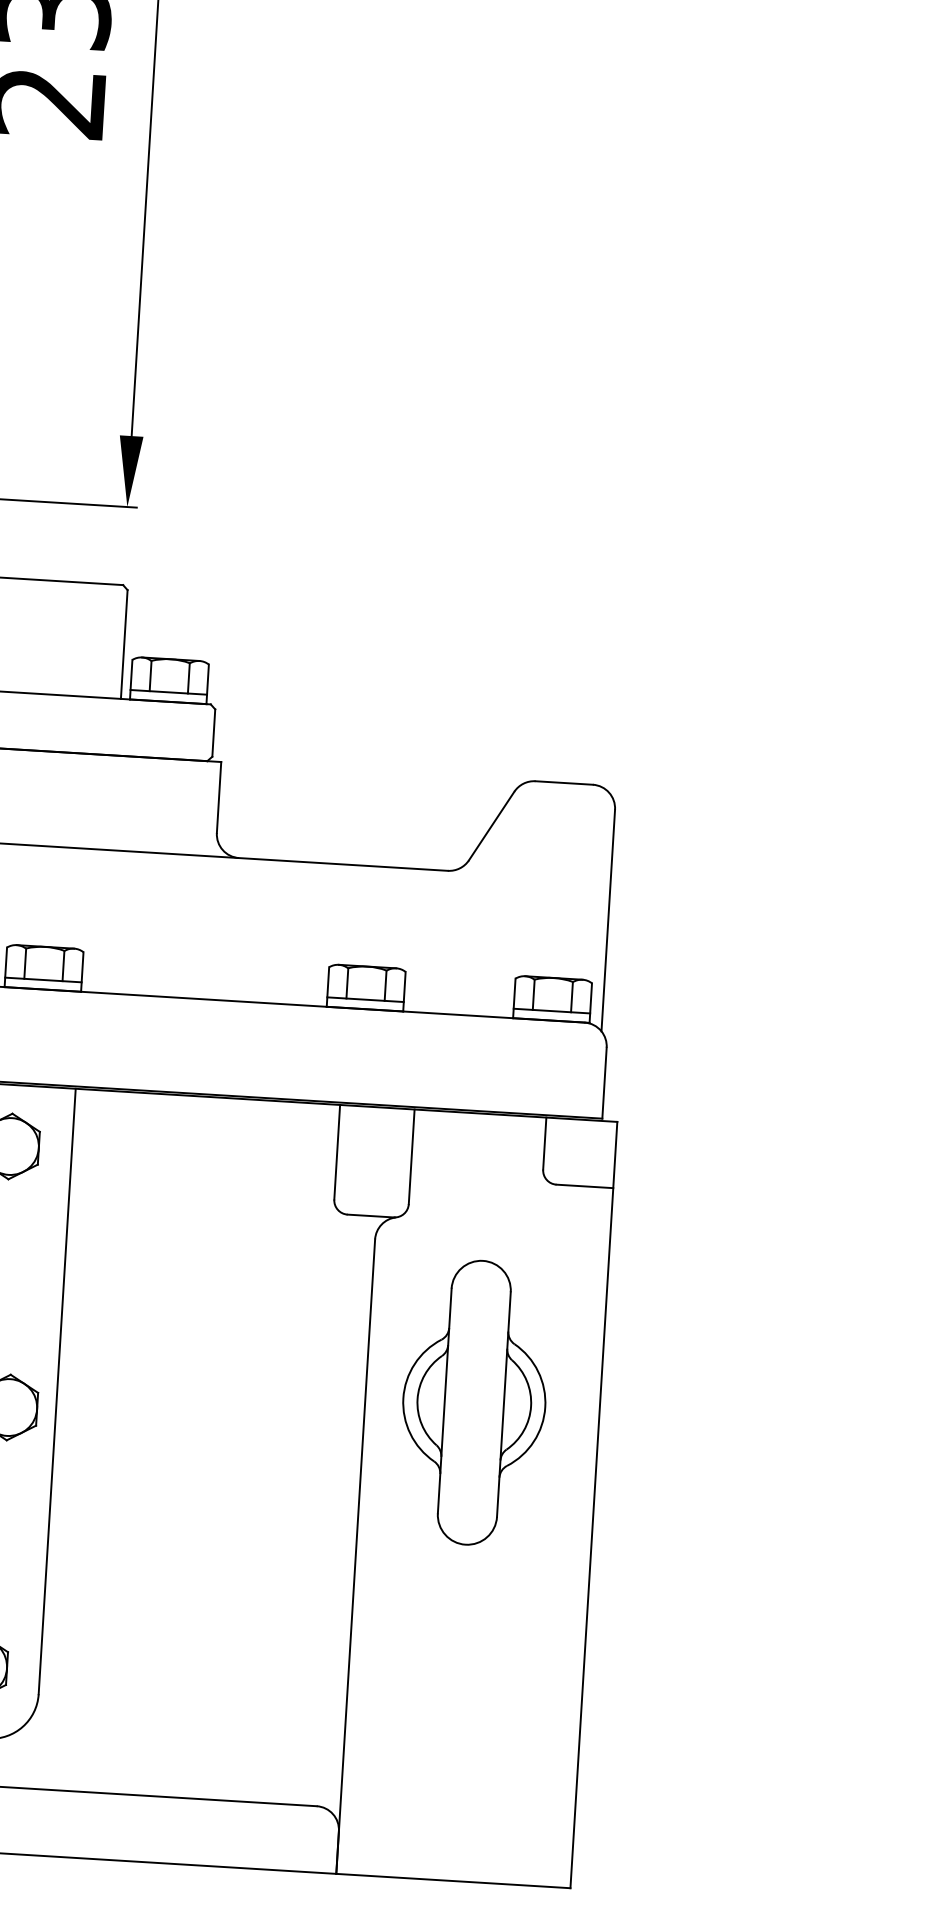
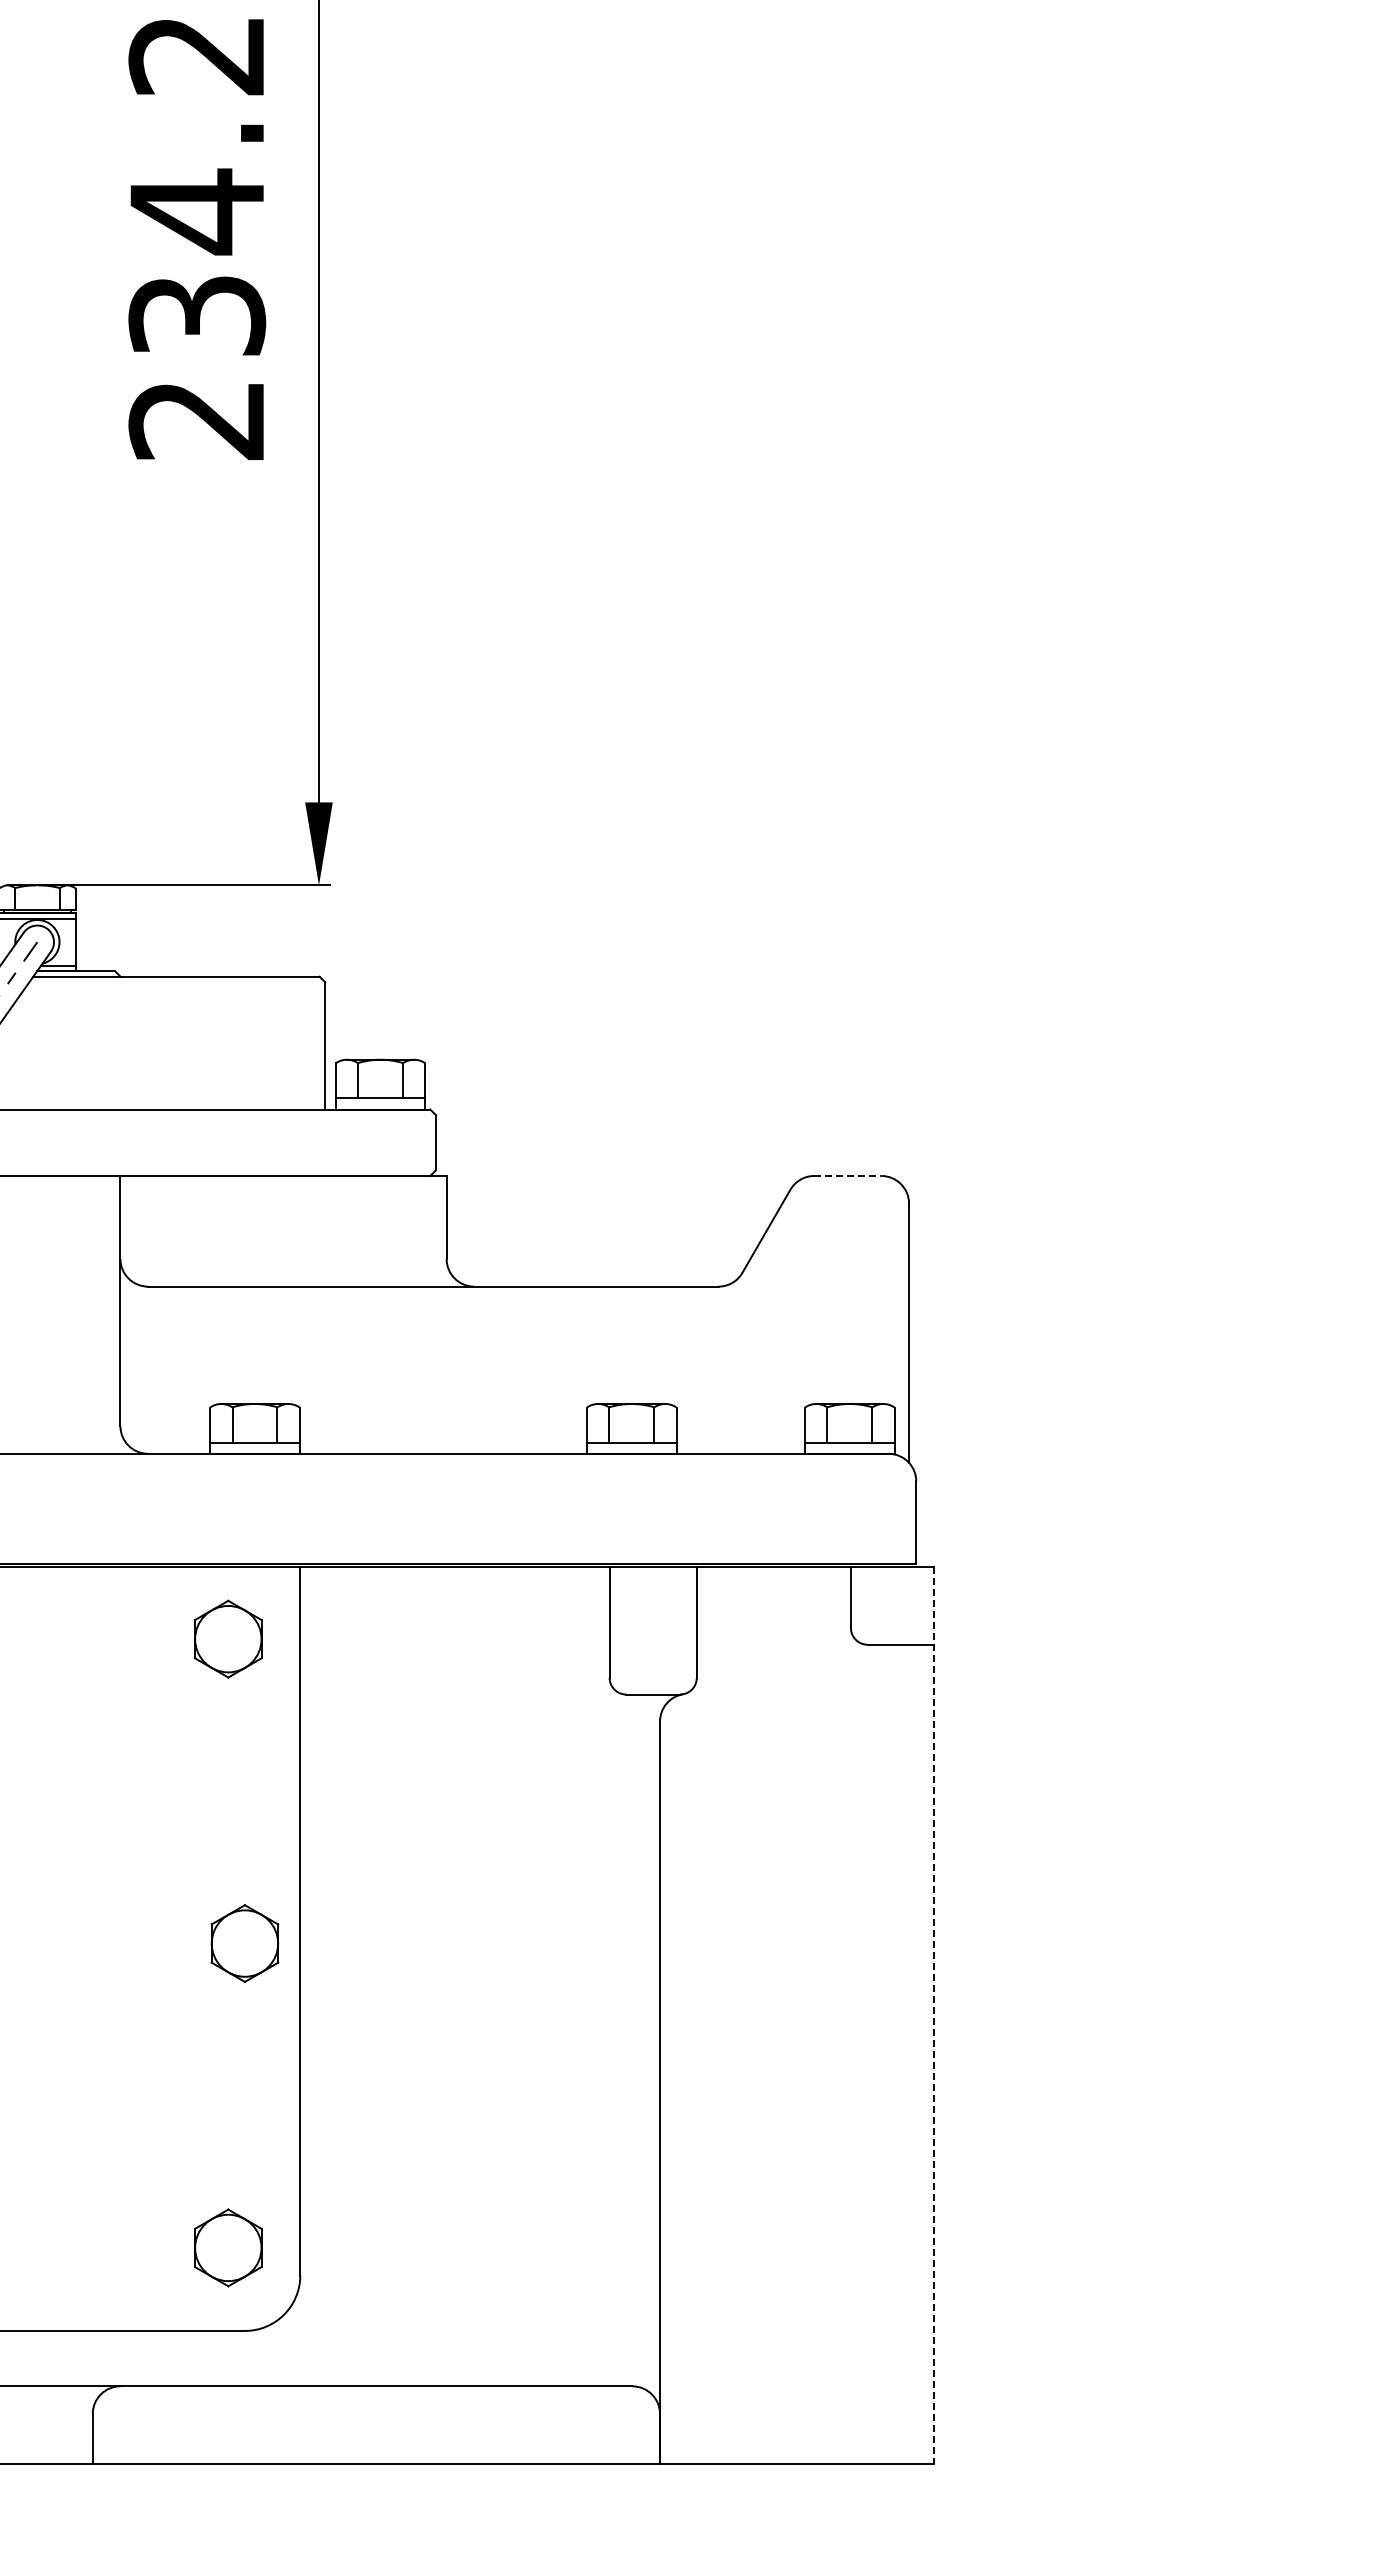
line: (563, 782) -> (847, 1175), solid -> dashed
part: (474, 1402) -> (787, 1904), removed
line: (593, 1505) -> (933, 2016), solid -> dashed

